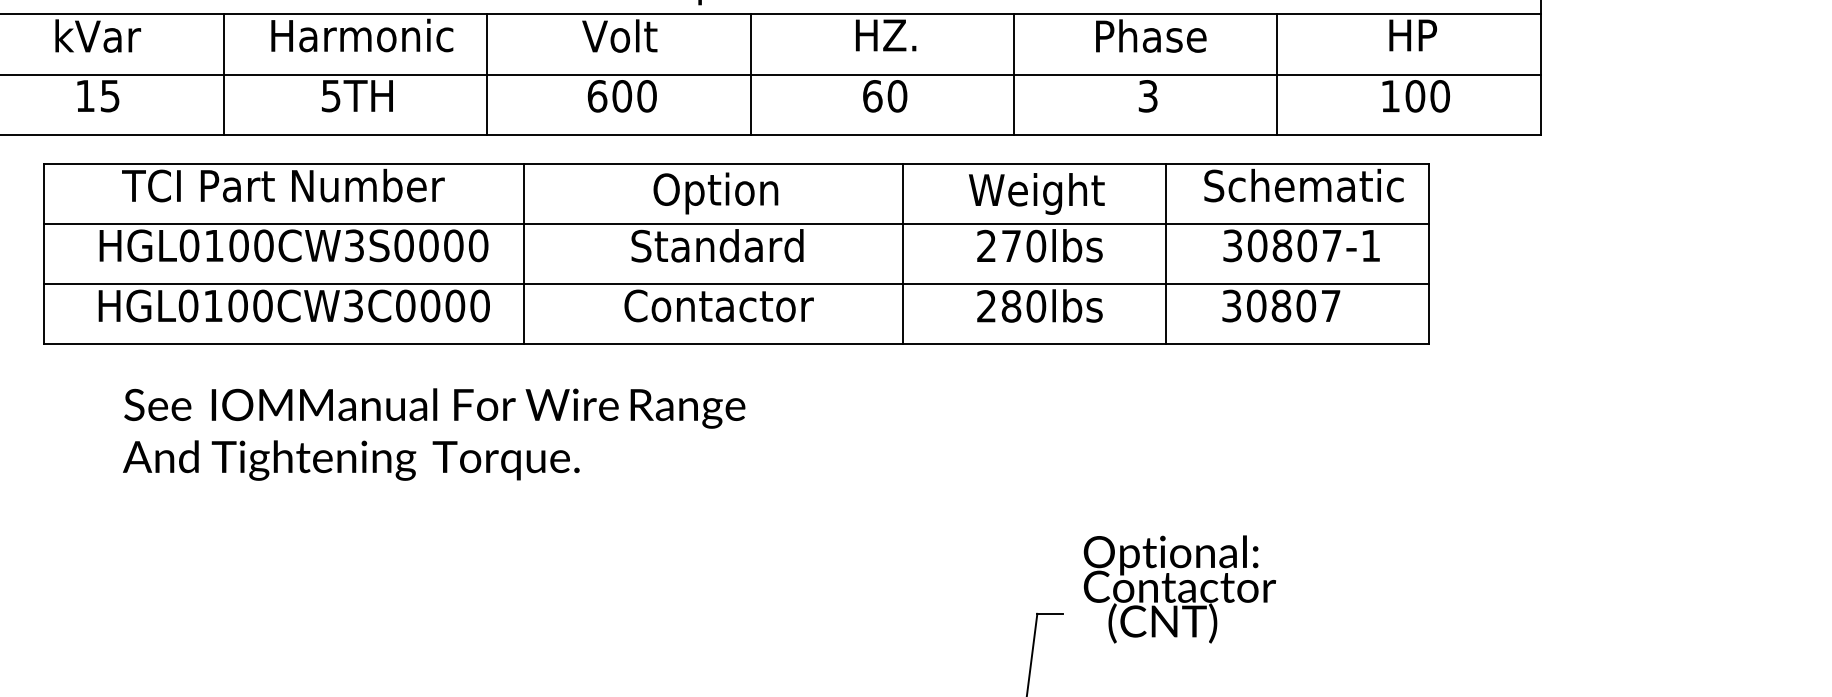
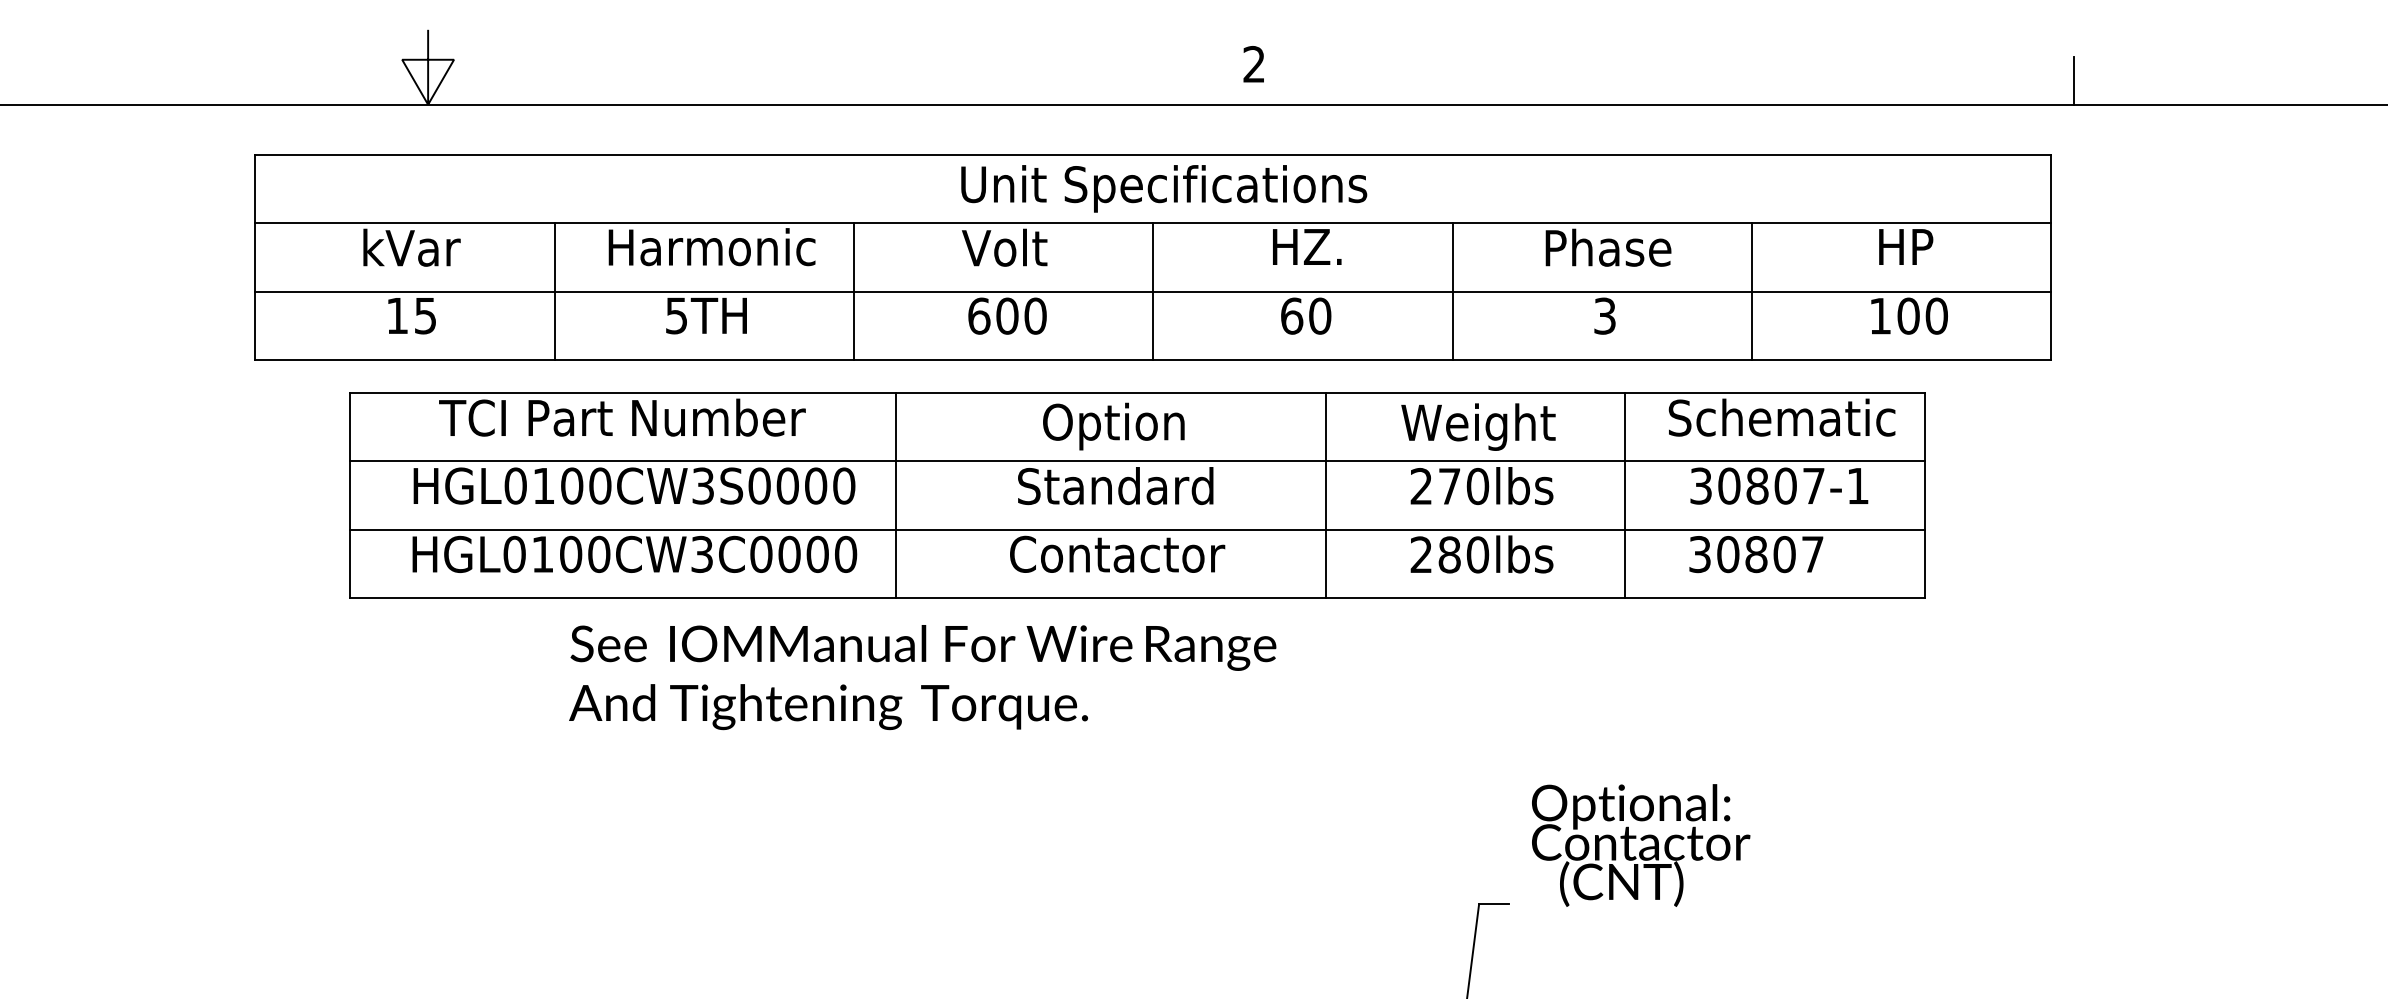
text: (433, 434) -> (922, 677), moved
text: (1180, 589) -> (1641, 845), moved

